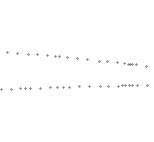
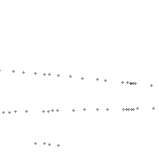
part: (126, 63) -> (128, 82), size x0.6
part: (127, 85) -> (129, 108), size x0.6
part: (59, 87) -> (49, 110), size x0.6
part: (57, 115) -> (47, 143), added

